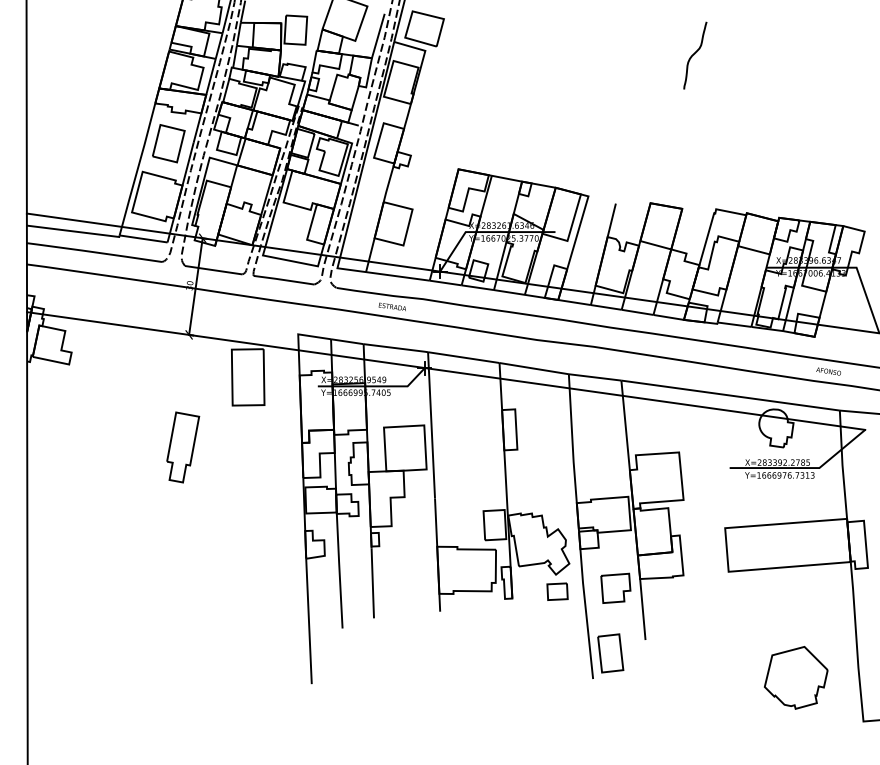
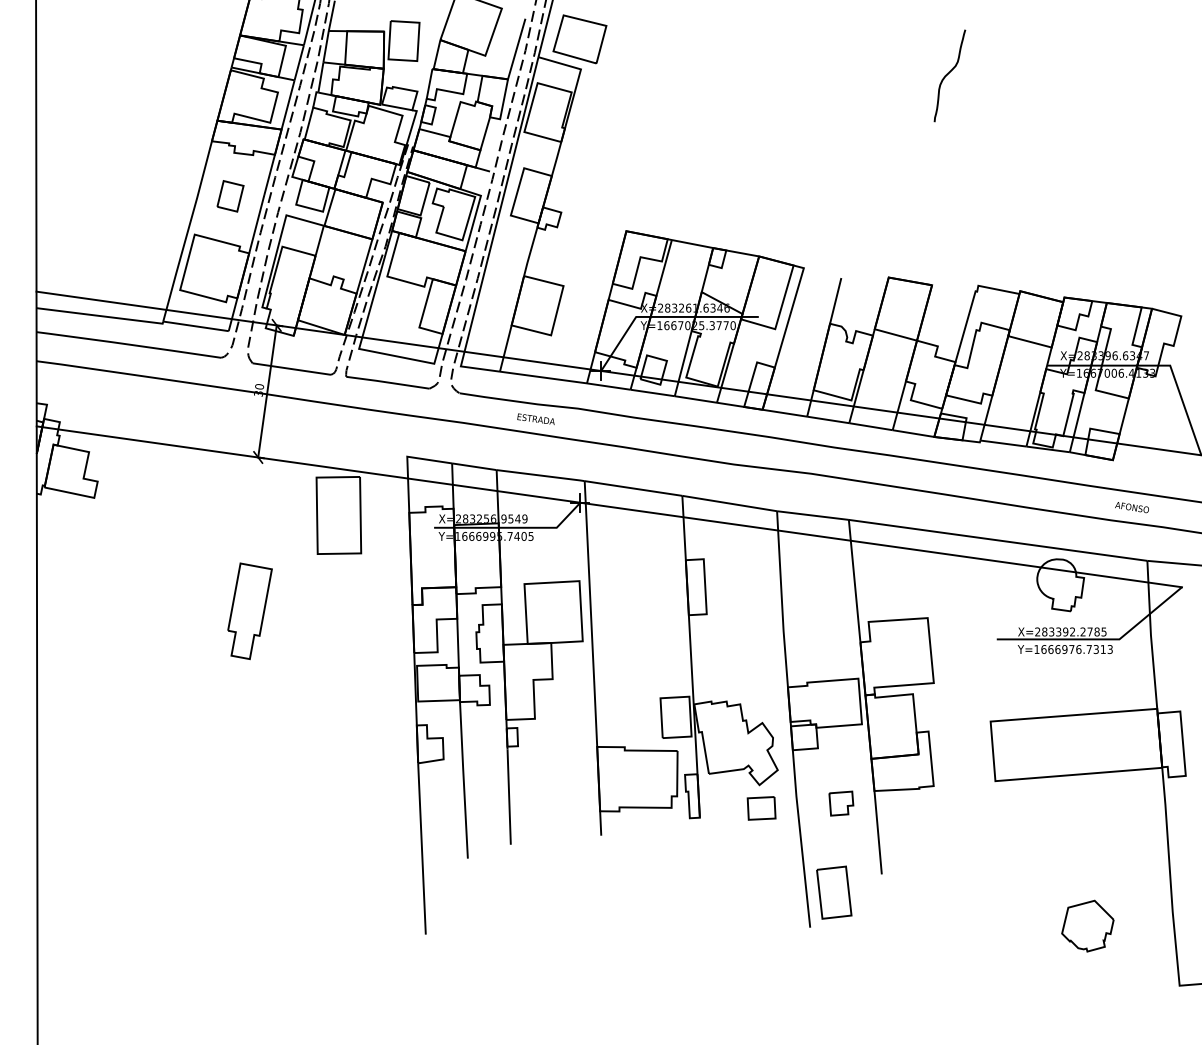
part: (168, 143) -> (230, 195), size x0.6
part: (615, 587) -> (840, 802), size x0.6
part: (796, 677) -> (1088, 925), size x0.6

